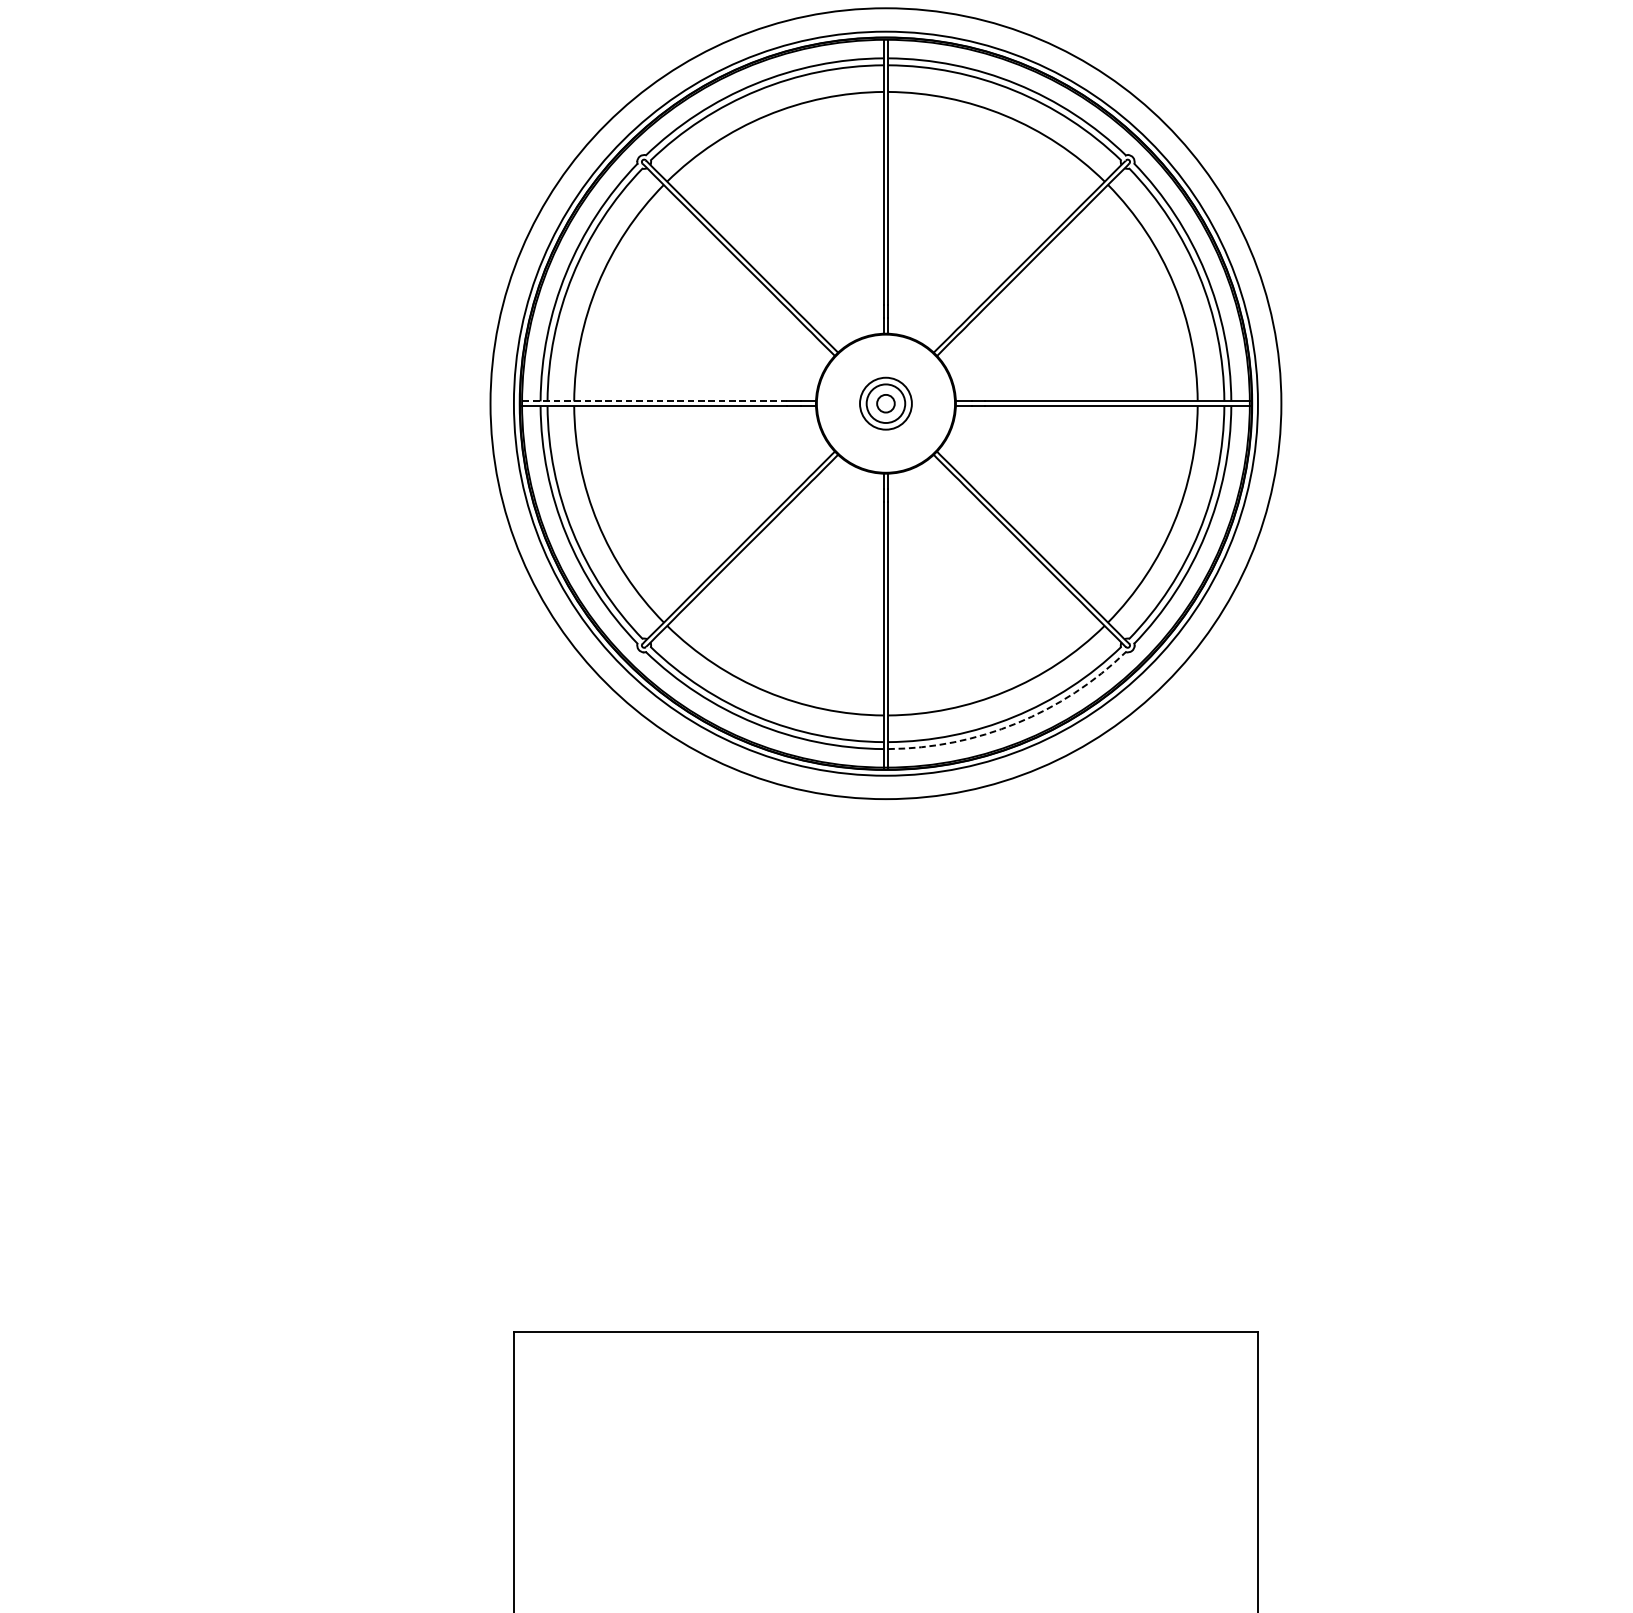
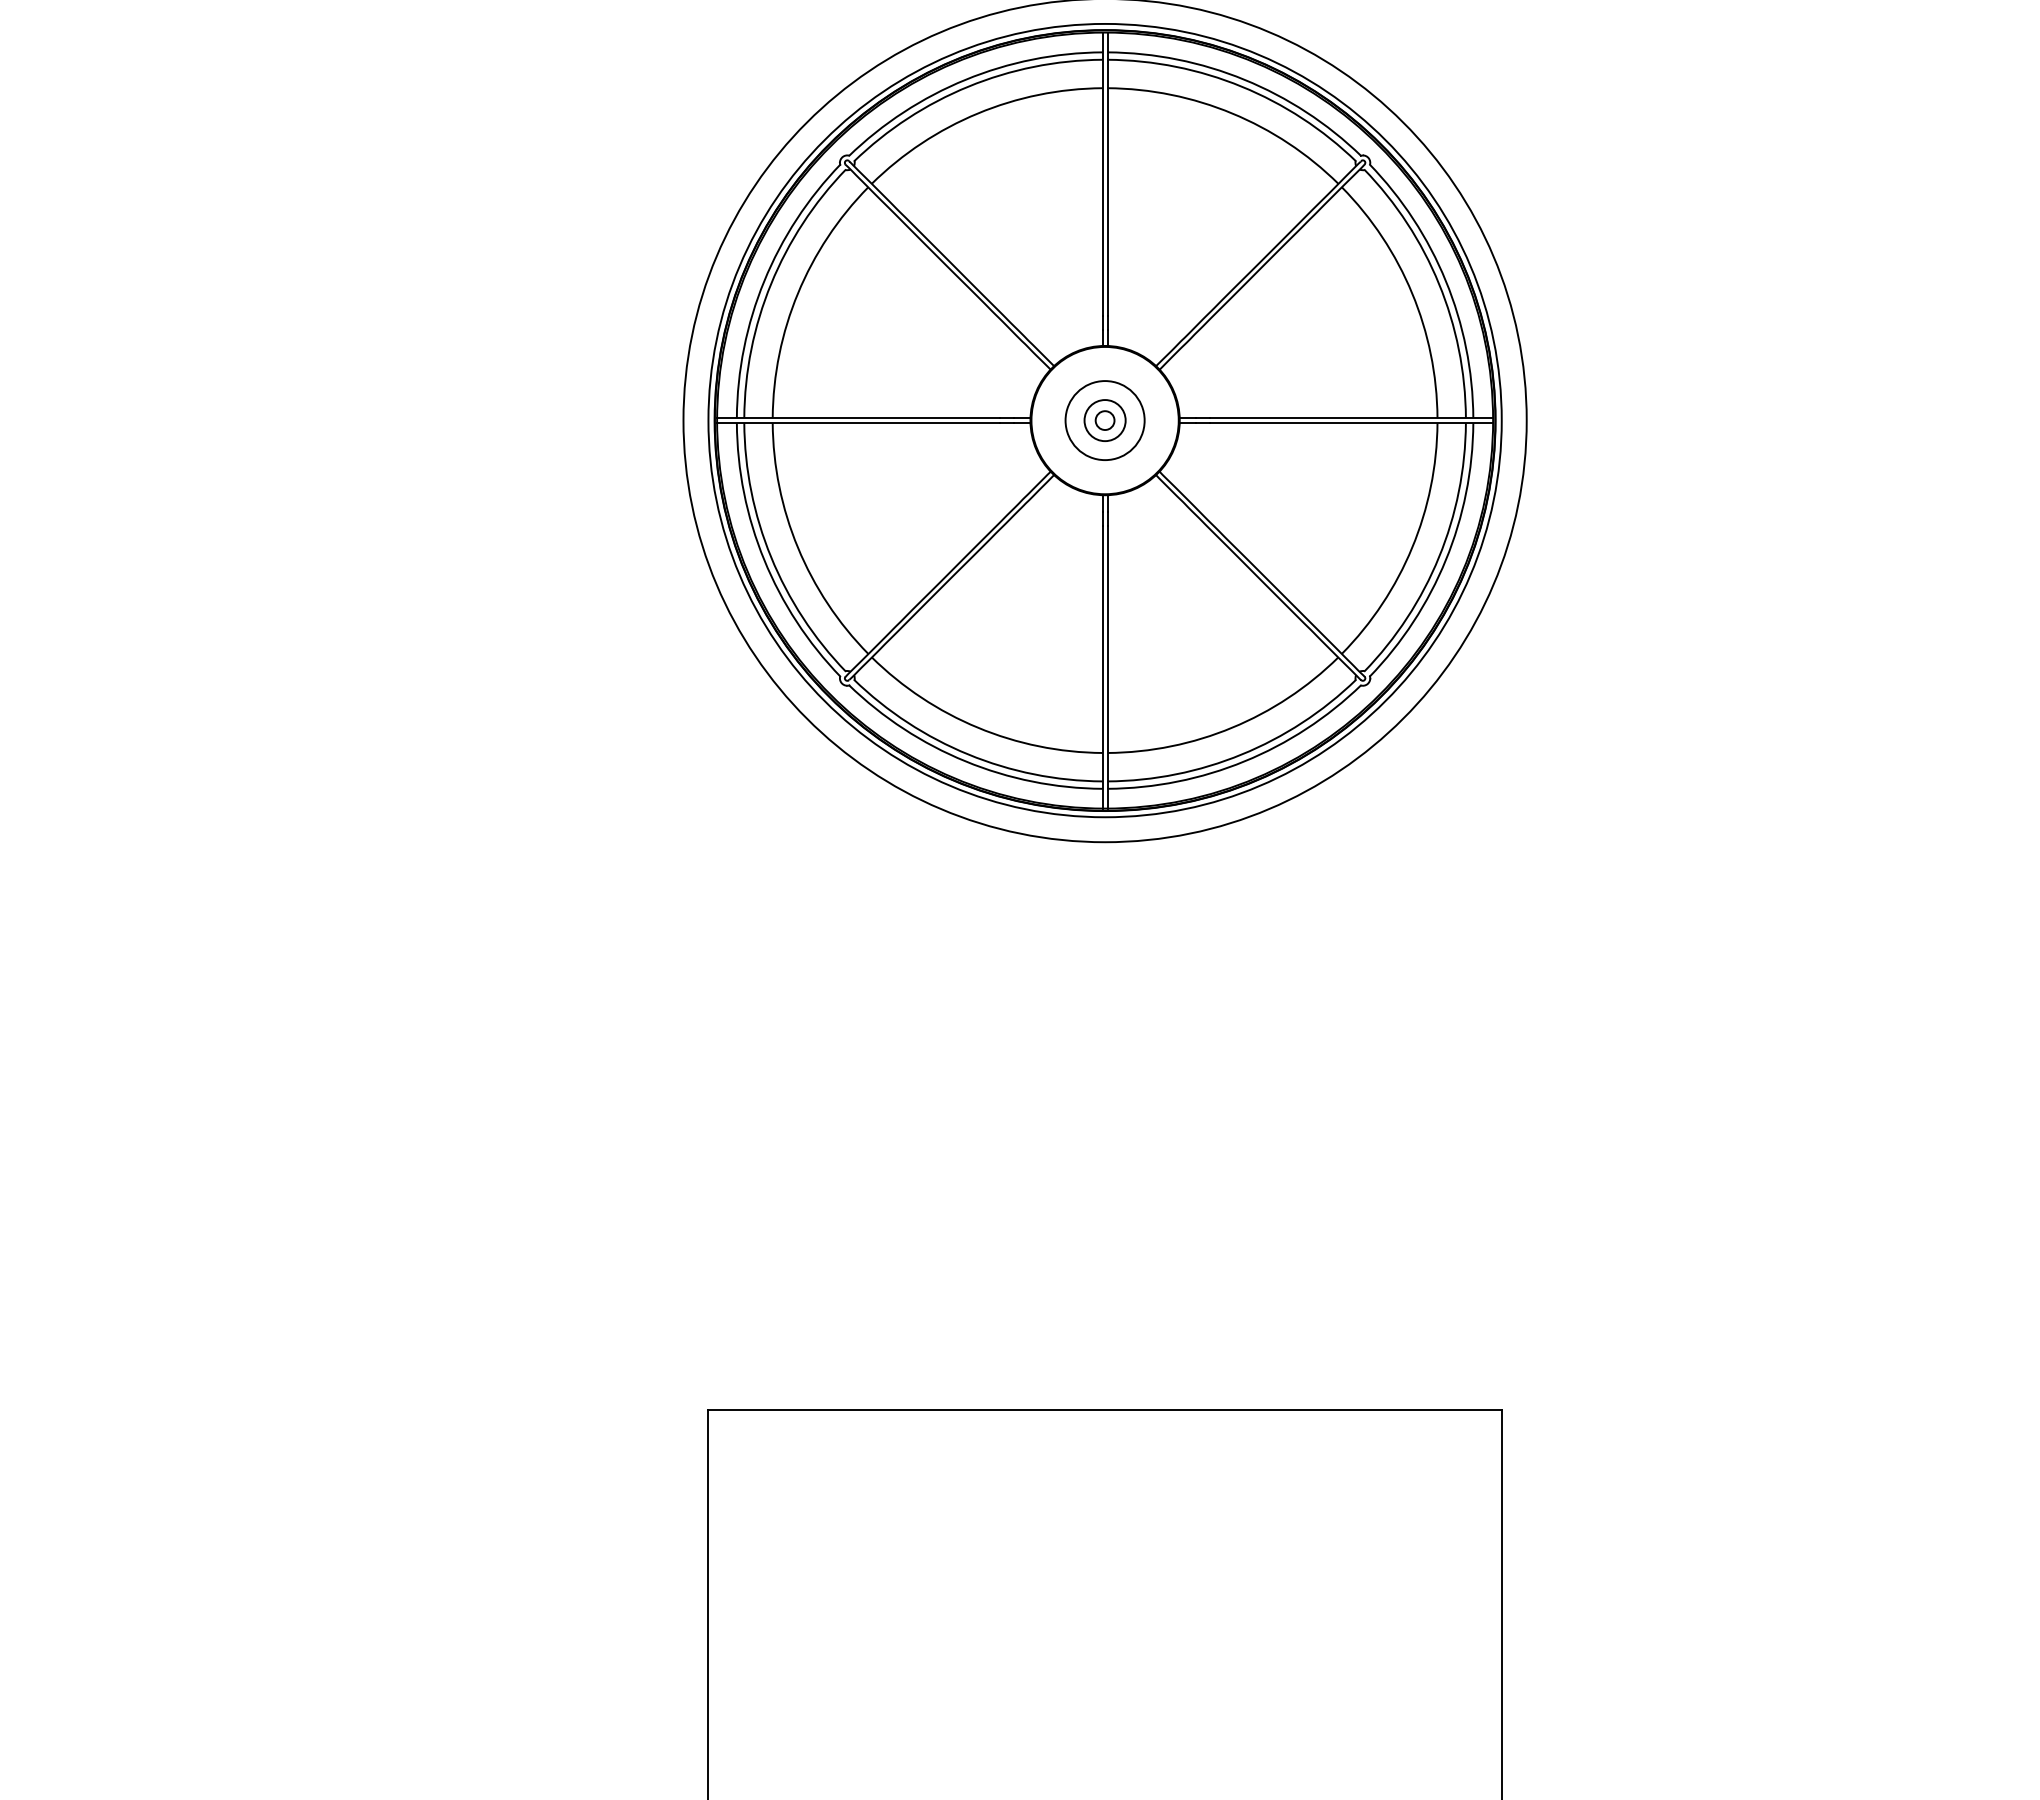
line: (653, 401) -> (857, 418), dashed -> solid
circle: (885, 403) -> (1104, 420), size x1.43
arc: (1016, 723) -> (1244, 761), dashed -> solid

